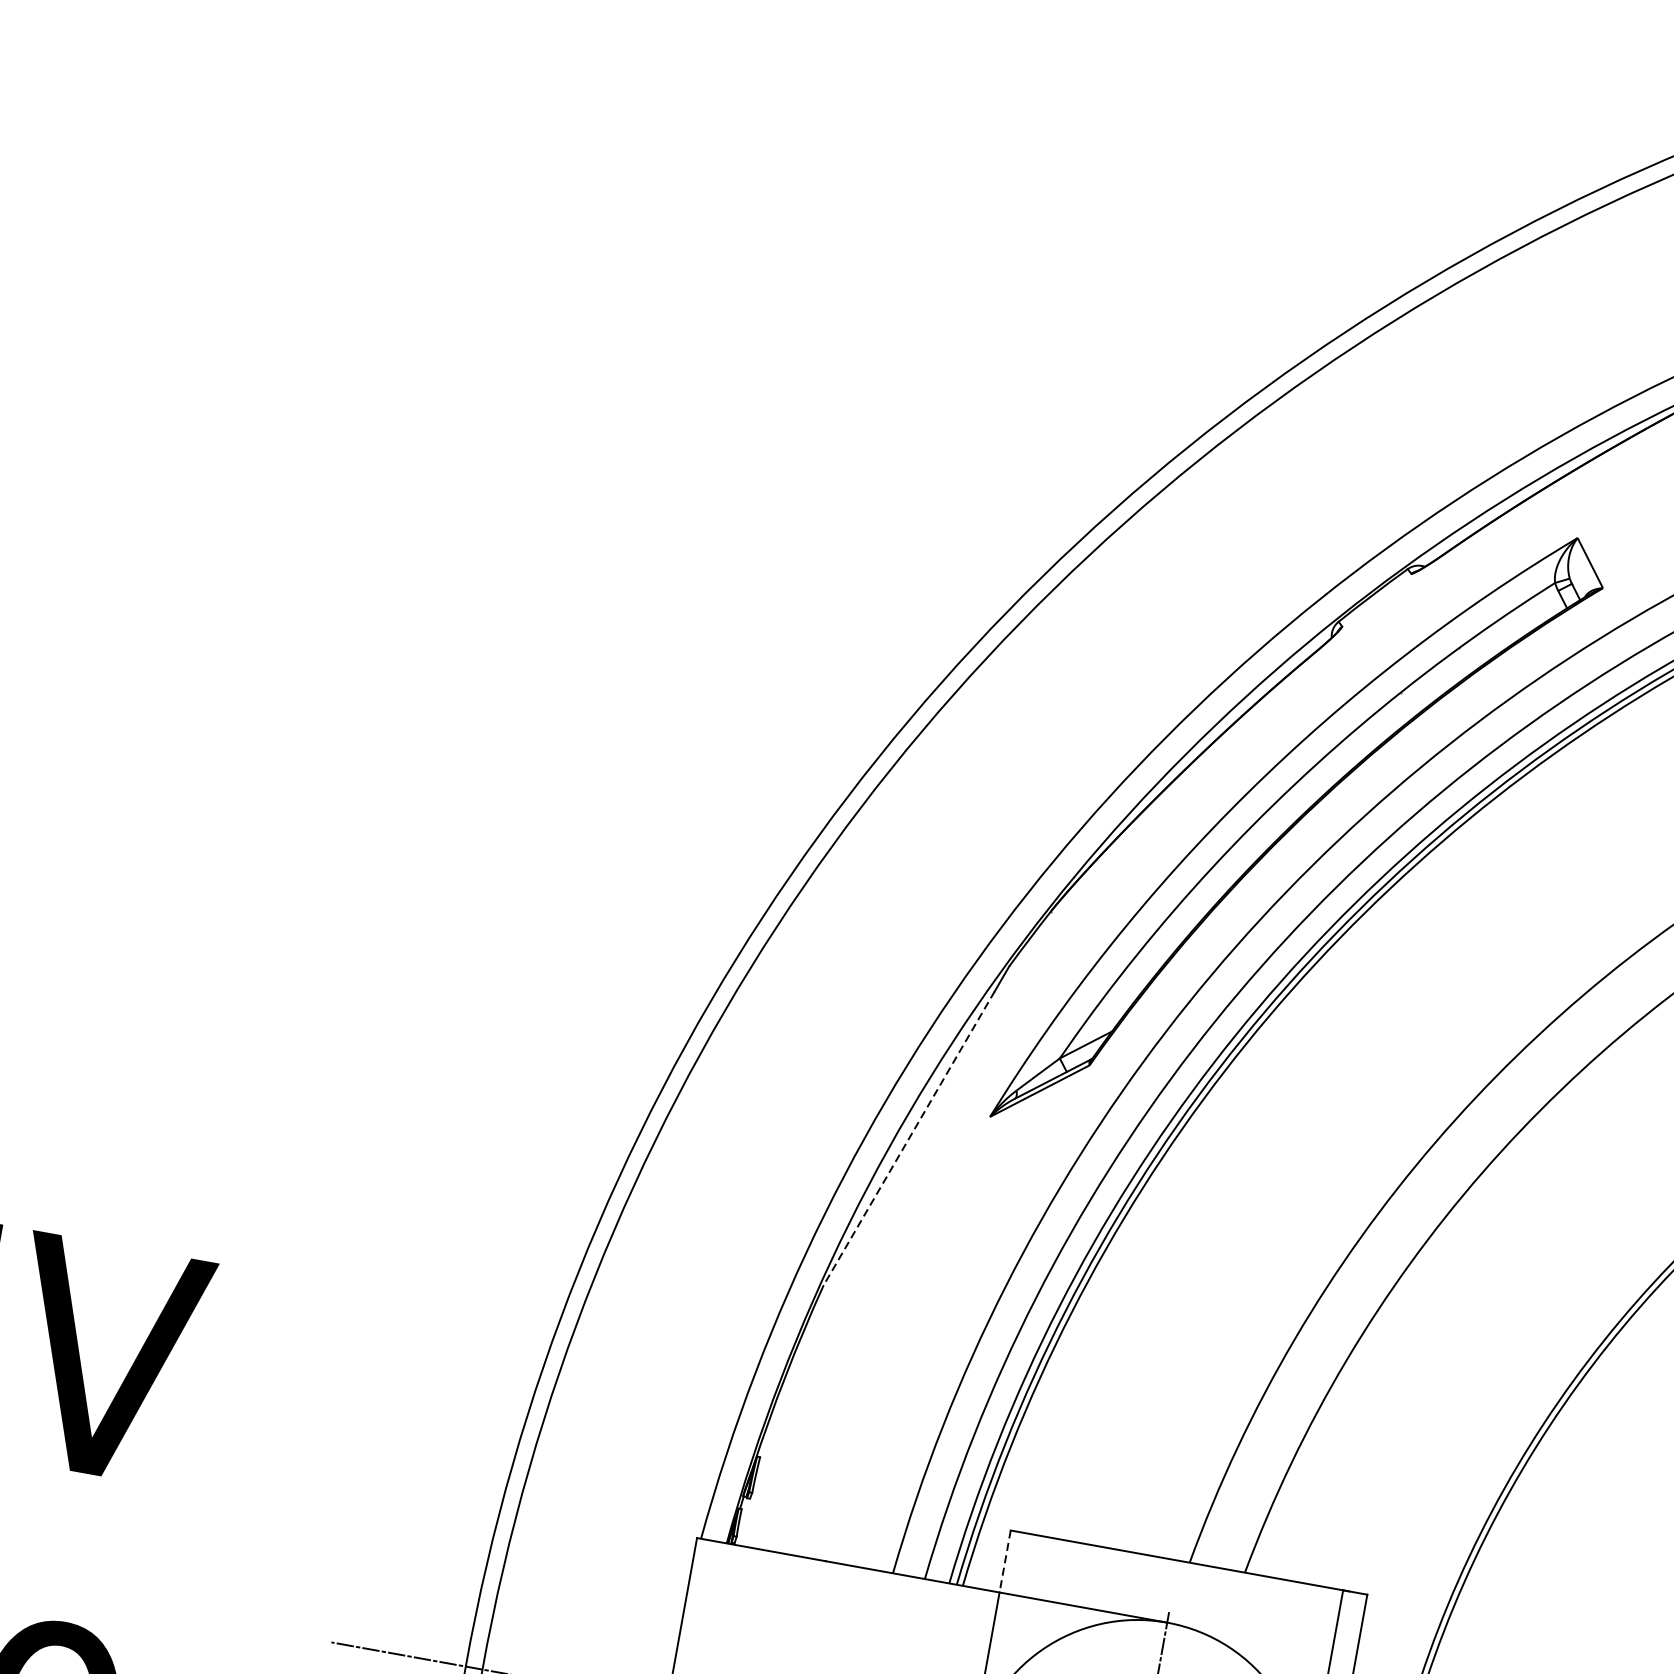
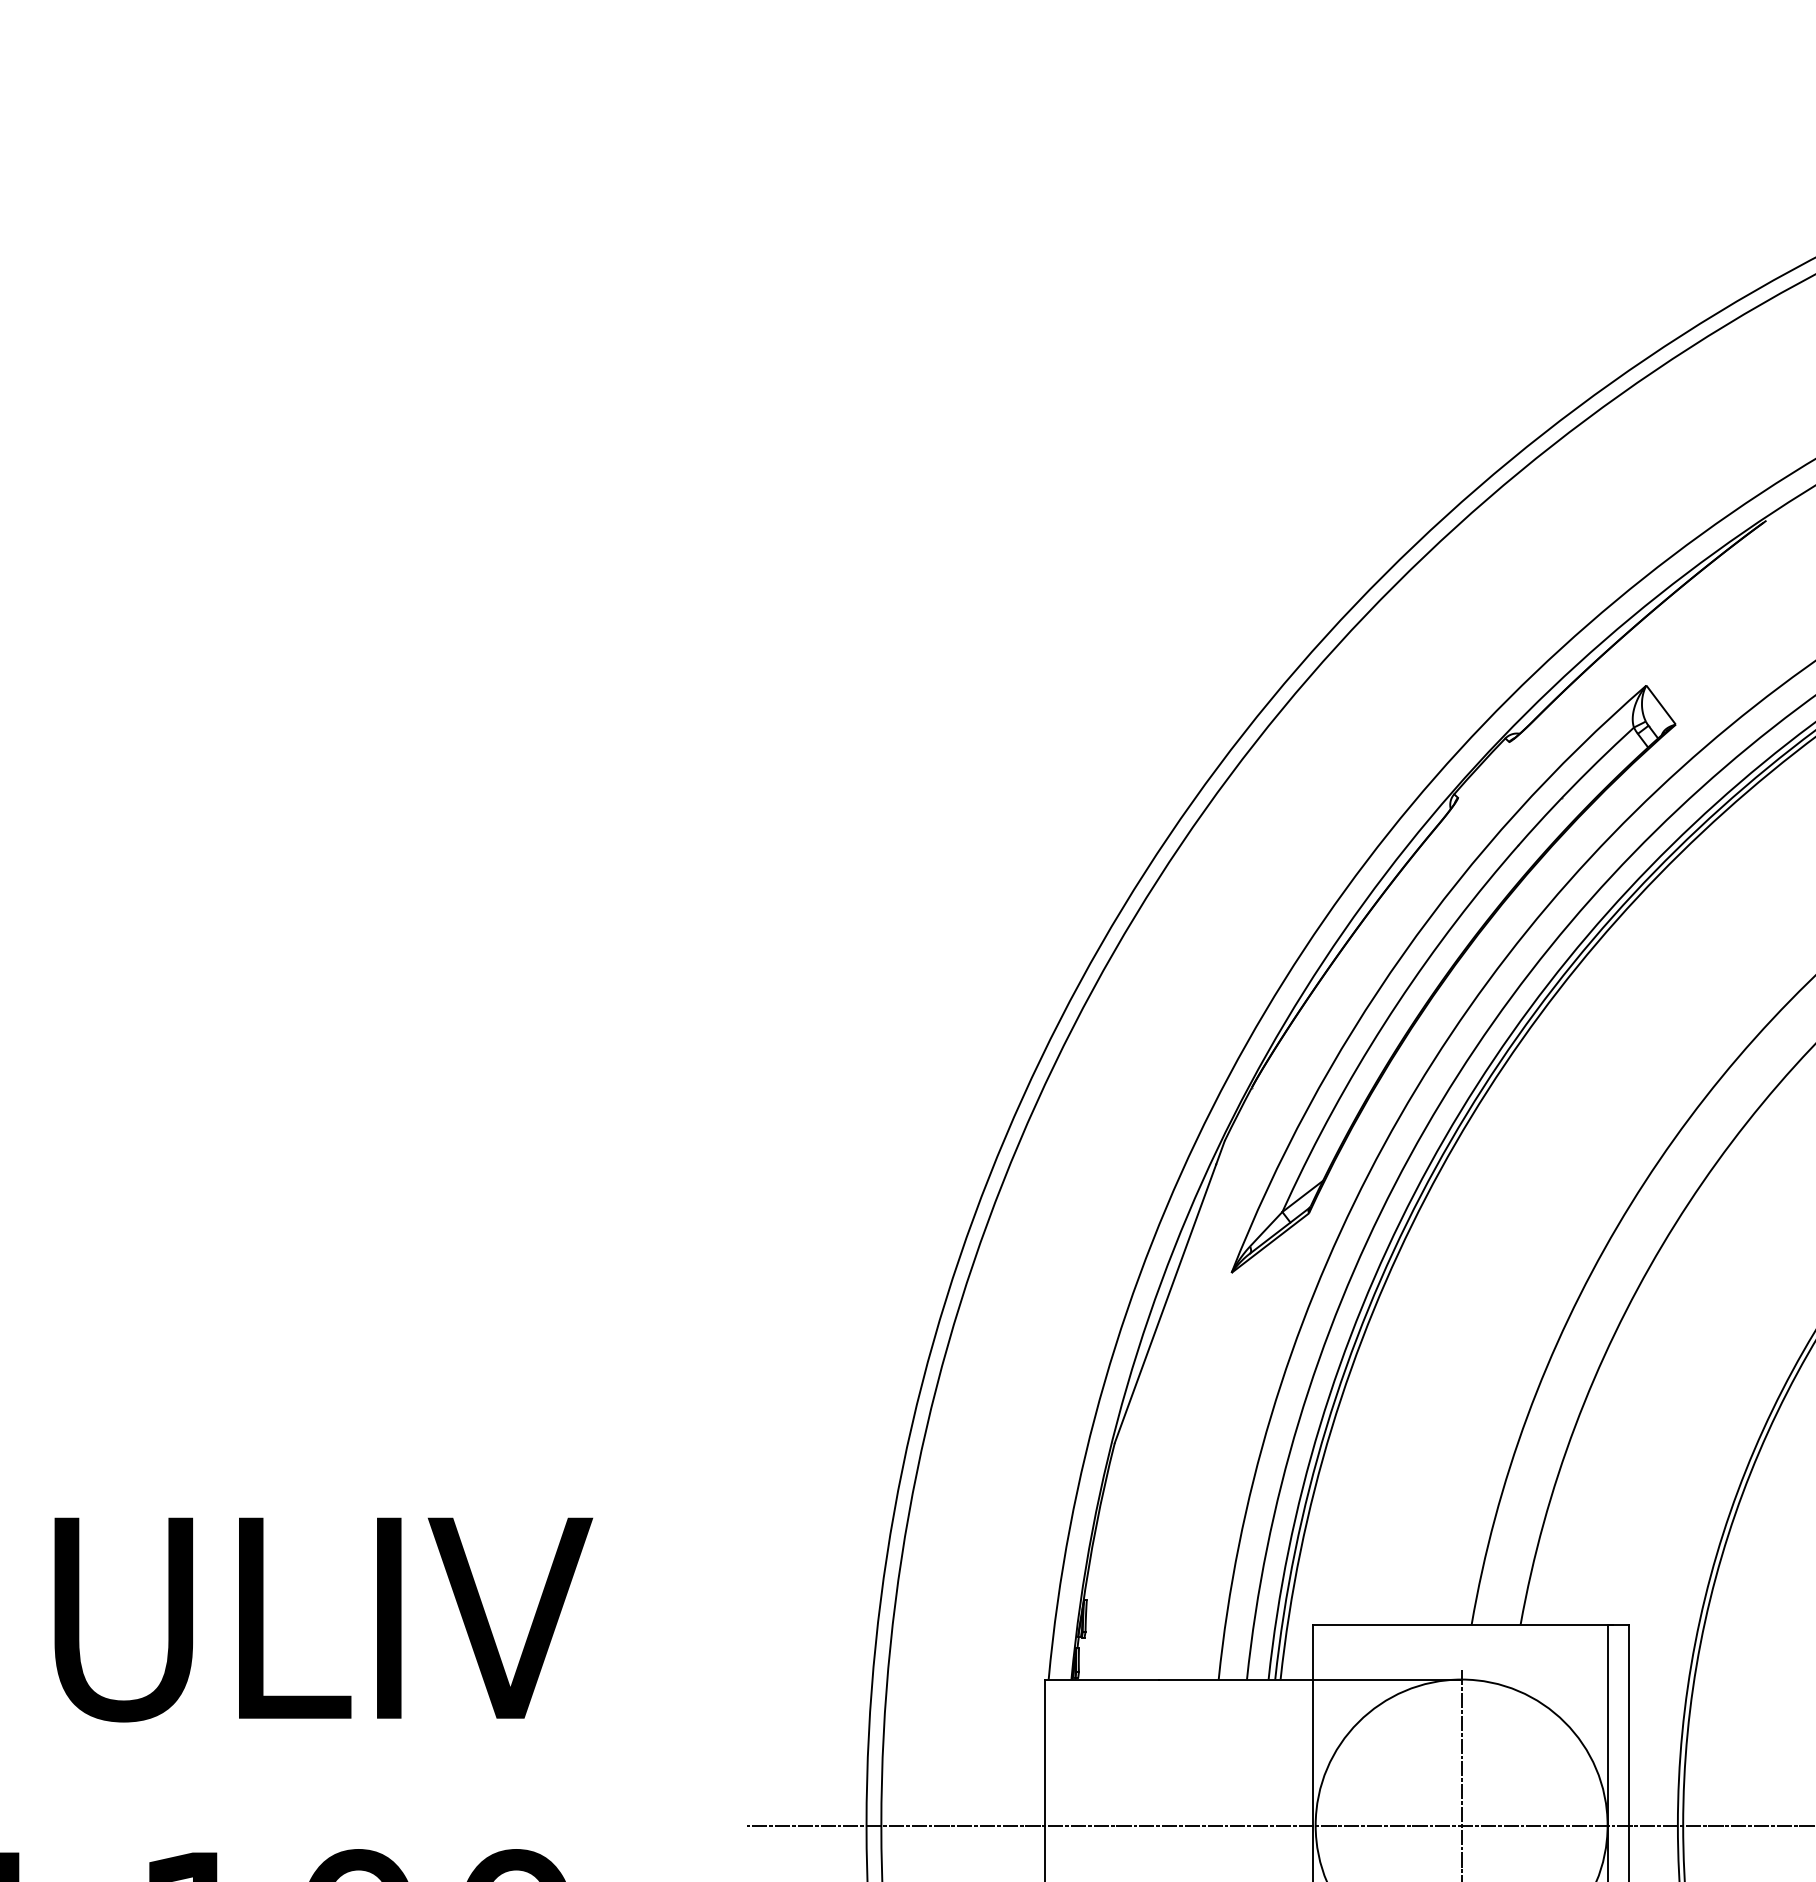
line: (909, 1139) -> (1165, 1304), dashed -> solid
line: (1005, 1562) -> (1313, 1652), dashed -> solid

